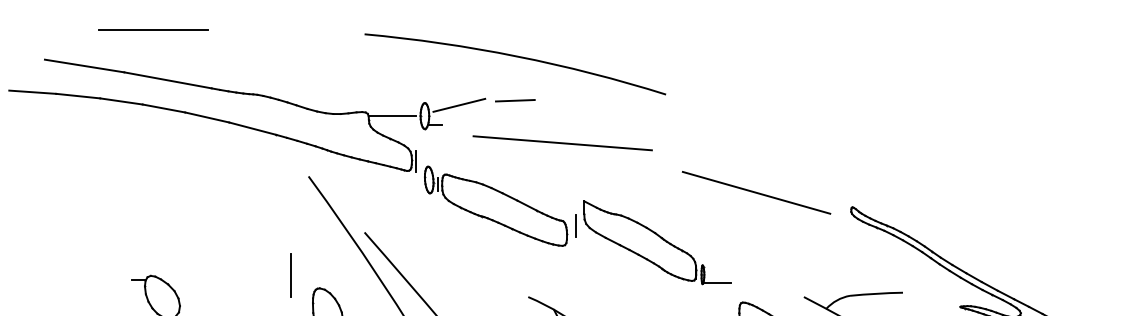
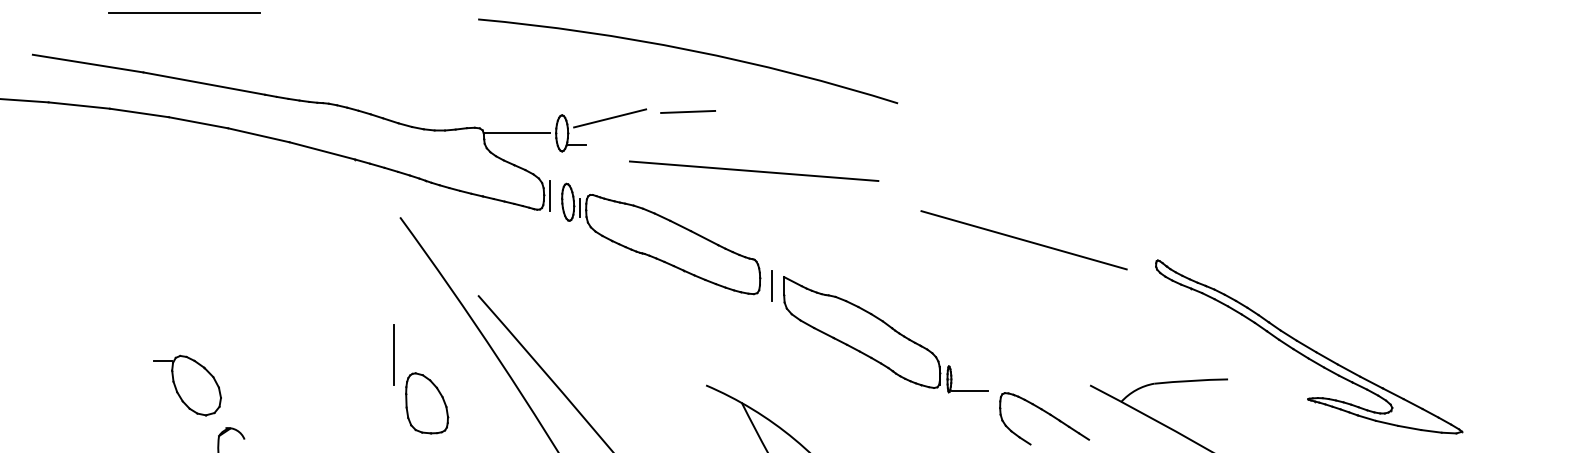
part: (496, 205) -> (661, 238), moved
part: (657, 242) -> (885, 334), moved
line: (290, 274) -> (393, 354), moved

